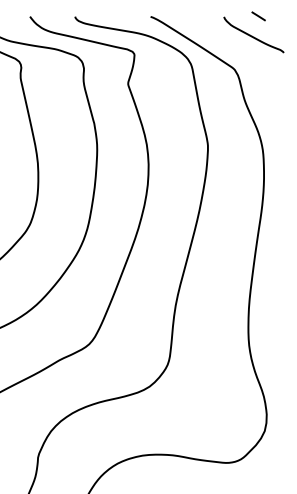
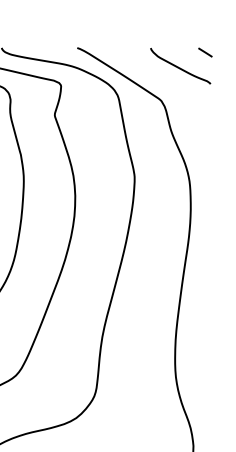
line: (258, 16) -> (205, 52), moved

